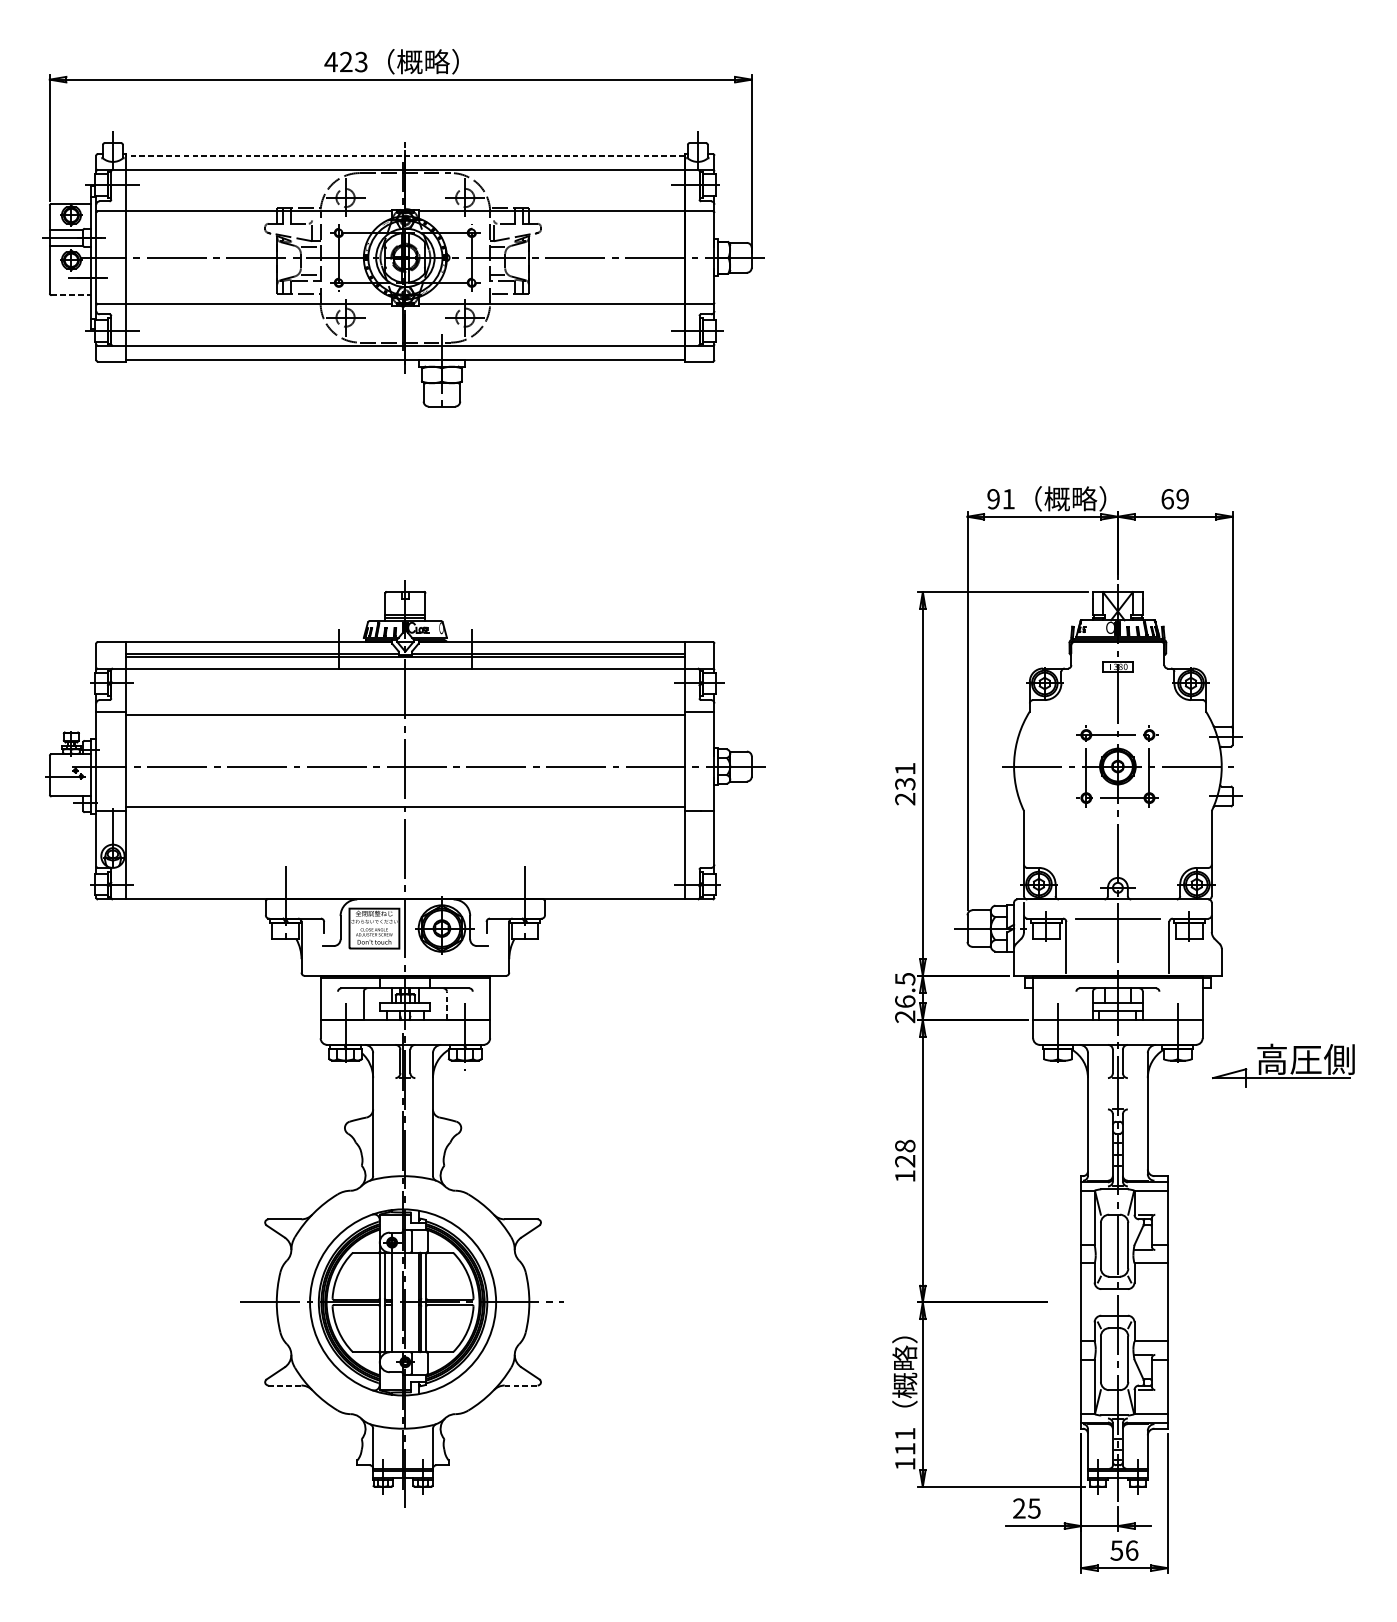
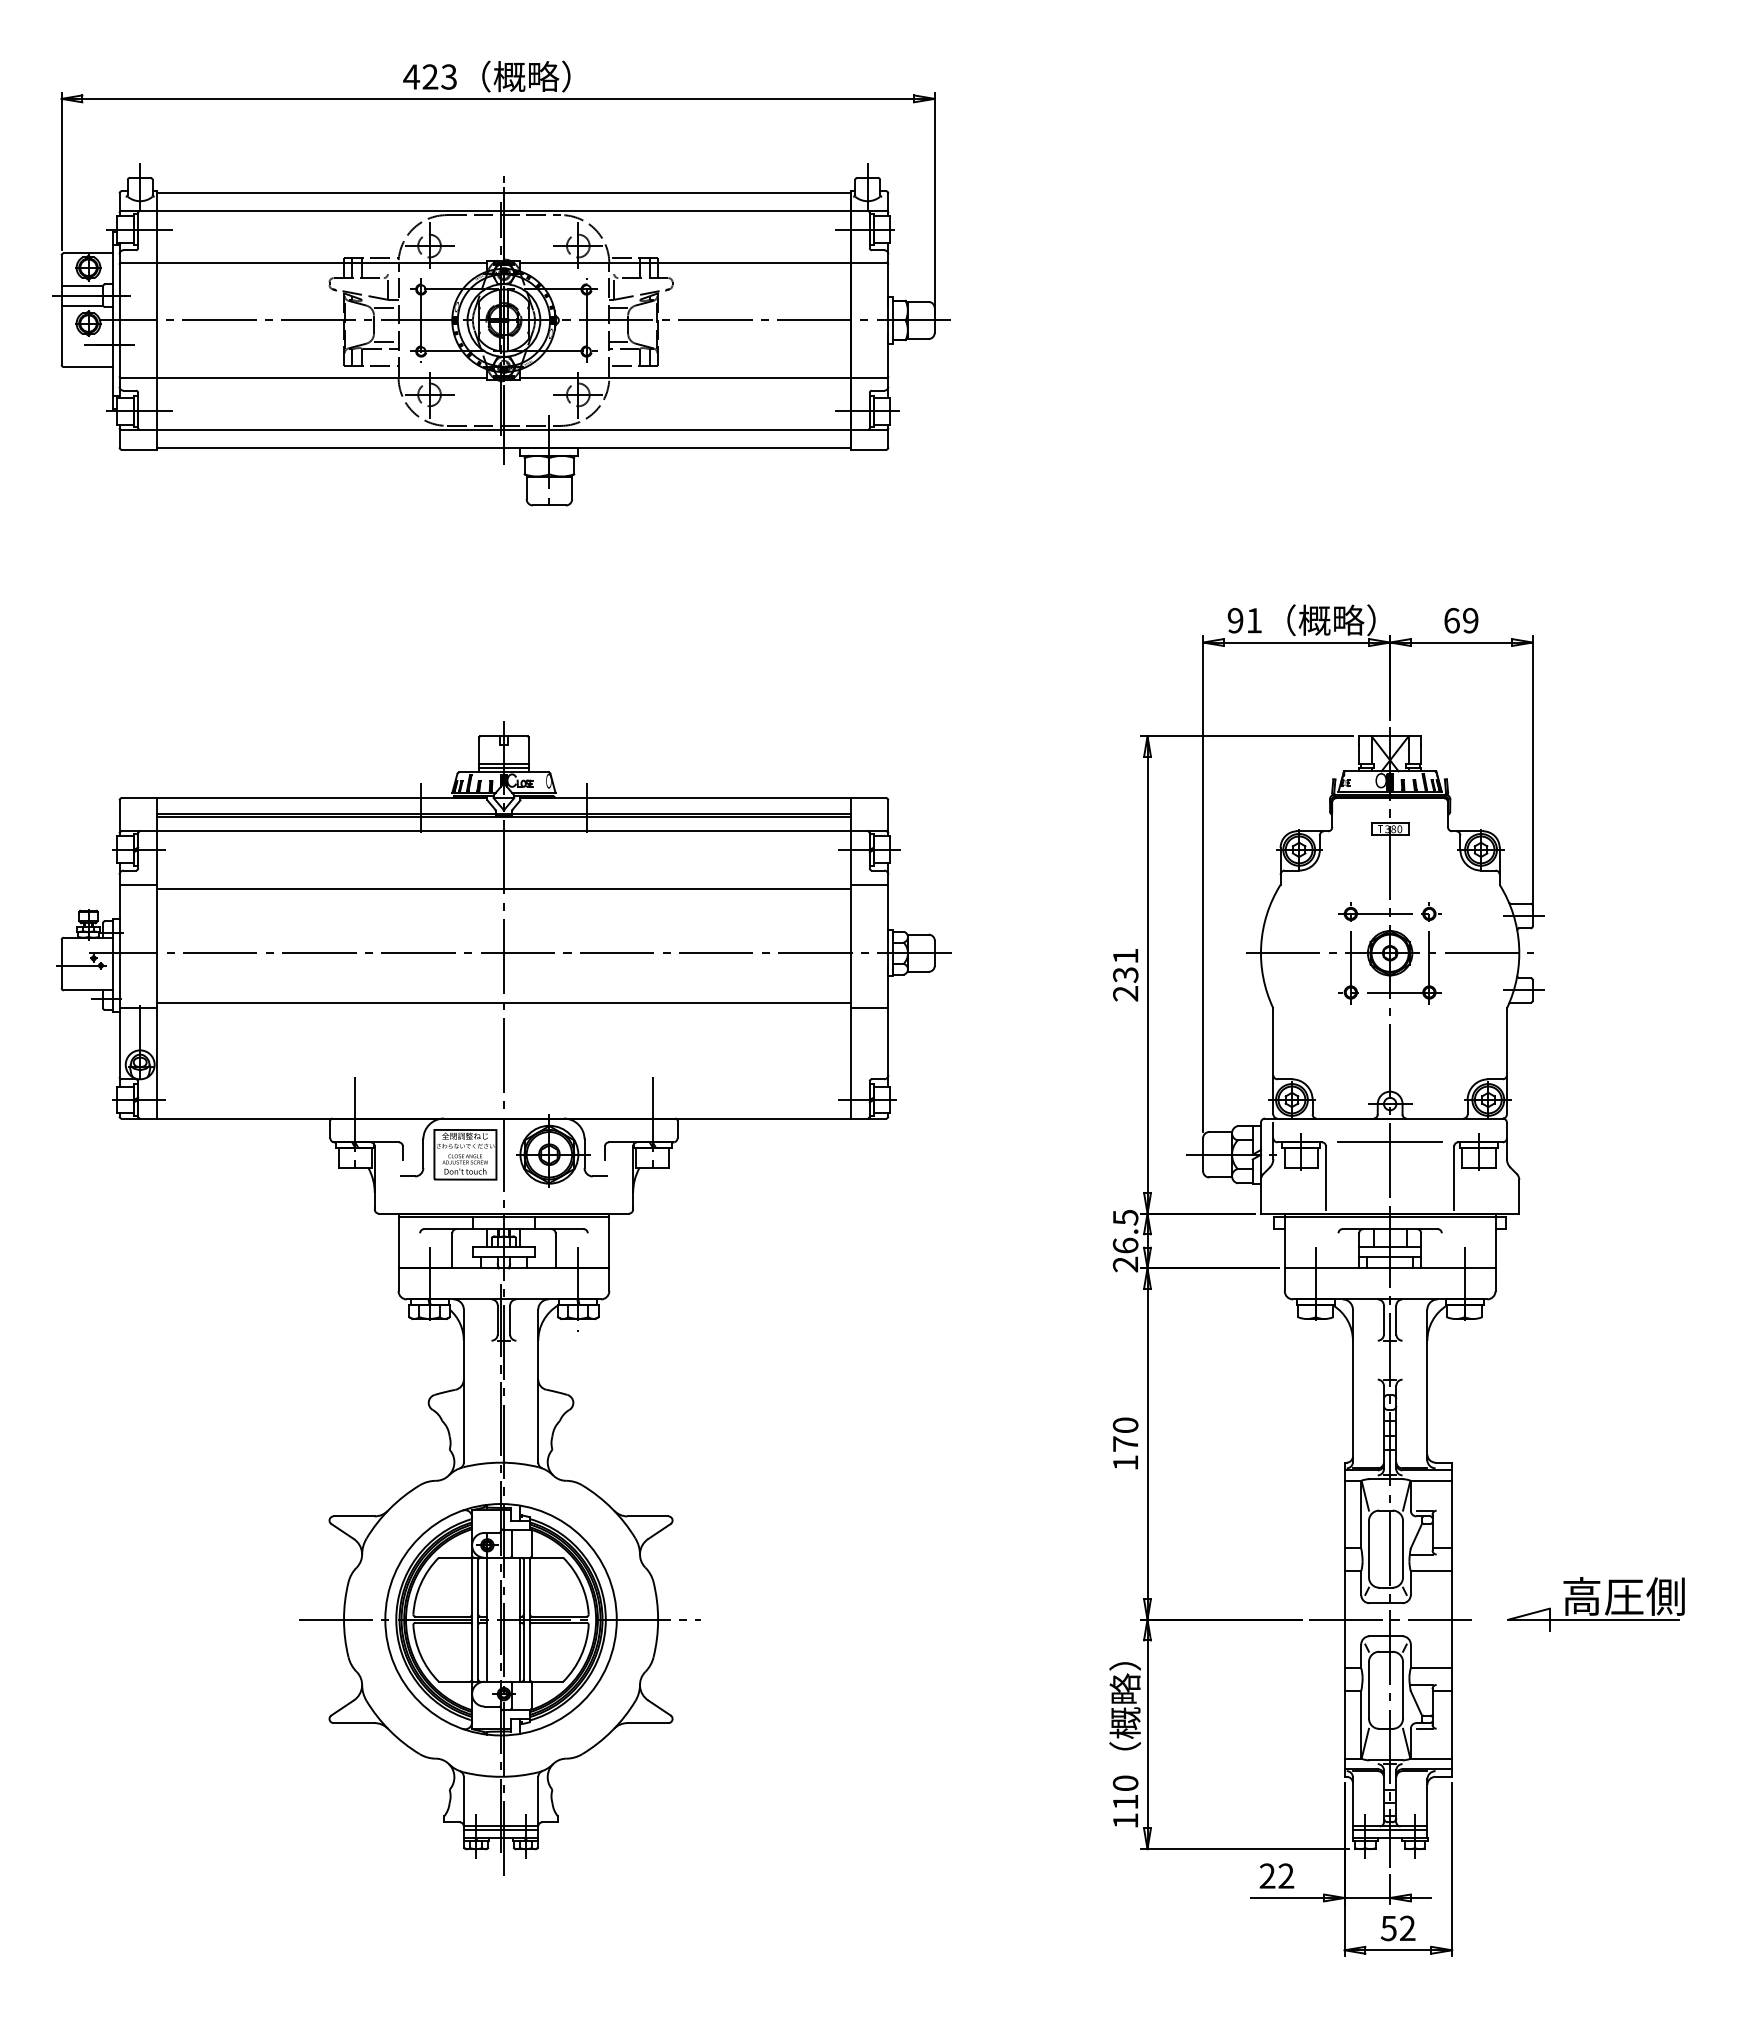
line: (405, 155) -> (503, 193), dashed -> solid
line: (71, 295) -> (88, 367), dashed -> solid
line: (446, 1005) -> (555, 1250), dashed -> solid
part: (1283, 1065) -> (1595, 1604), moved
text: (905, 1153) -> (1125, 1434), 128 -> 170
line: (1117, 1302) -> (1389, 1619), added
line: (285, 1385) -> (354, 1723), dashed -> solid
line: (521, 1385) -> (648, 1723), dashed -> solid
text: (905, 1433) -> (1125, 1782), 111 -> 110
text: (1034, 1508) -> (1286, 1875), 25 -> 22
text: (1131, 1550) -> (1407, 1928), 56 -> 52

